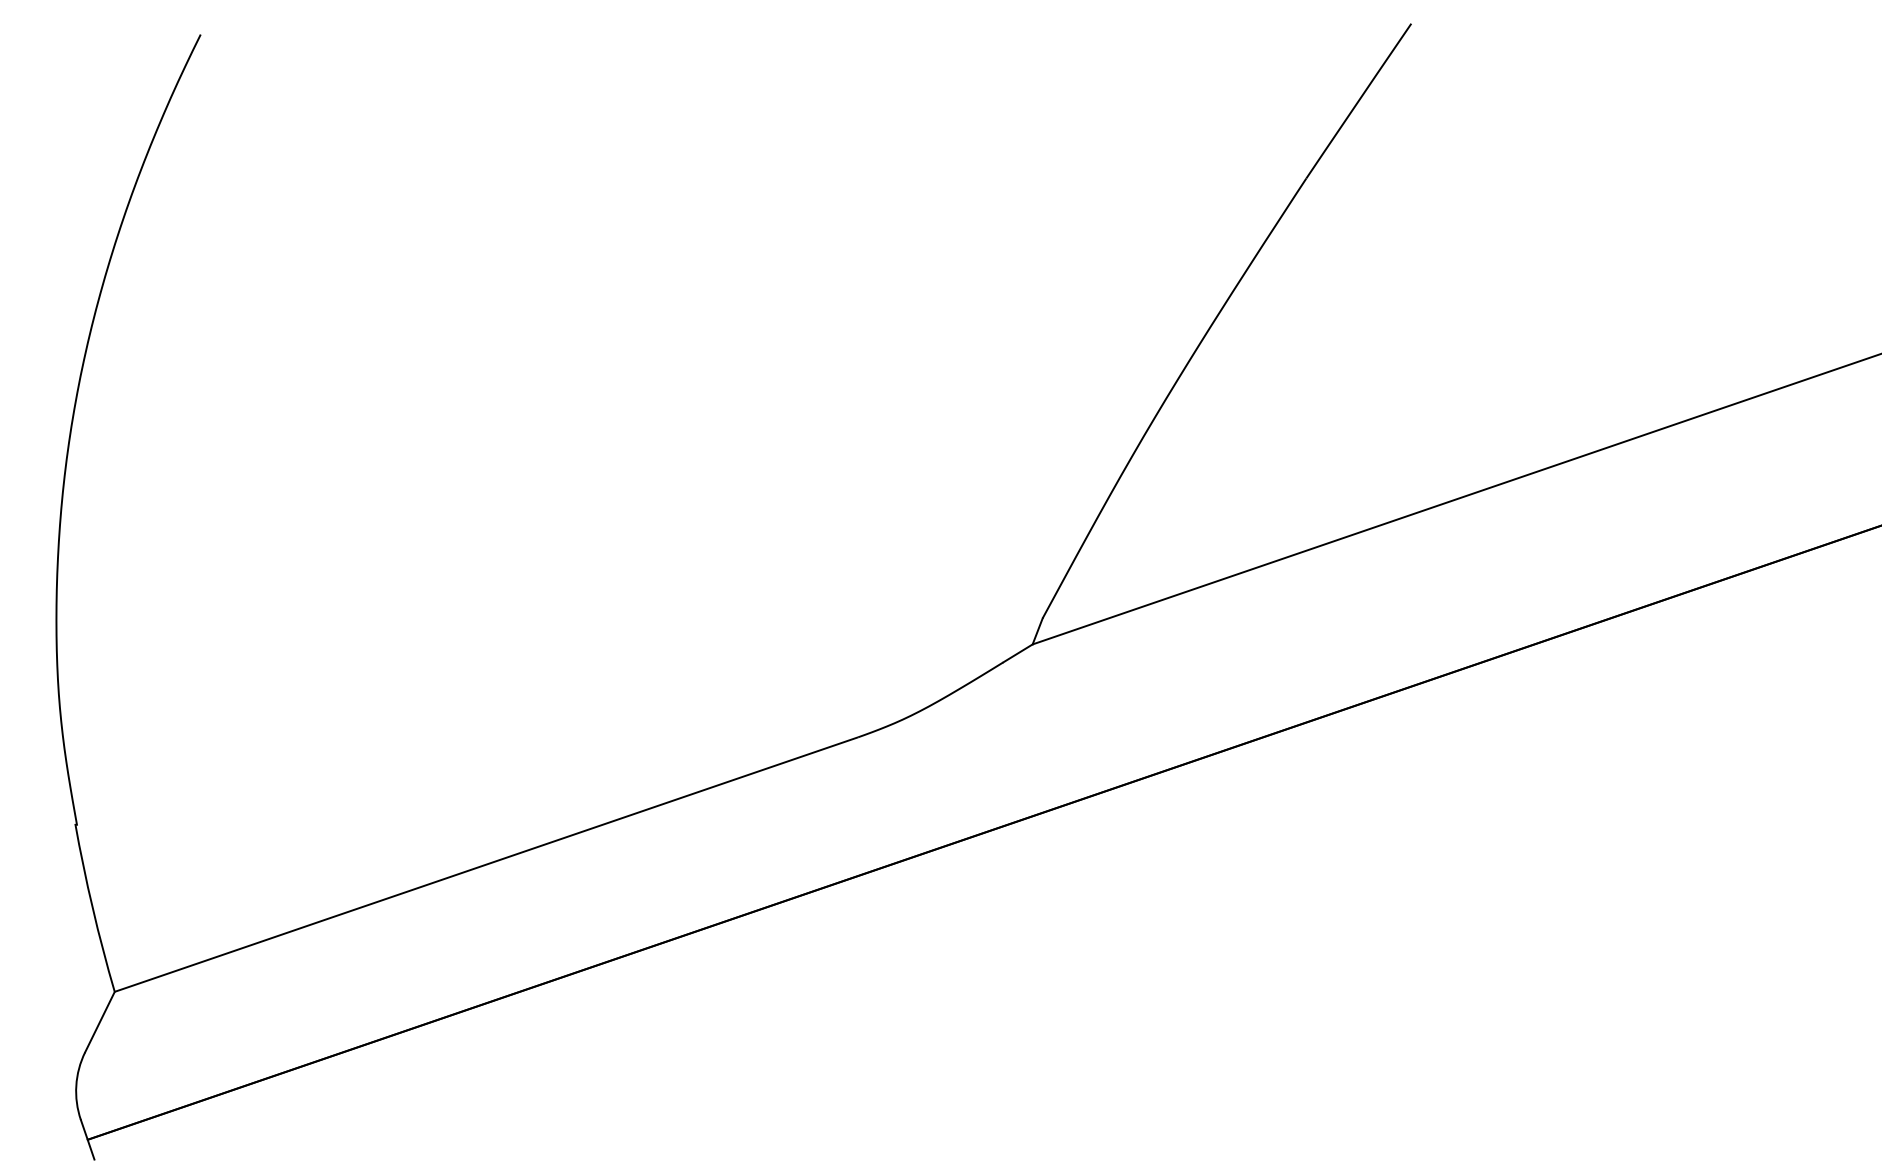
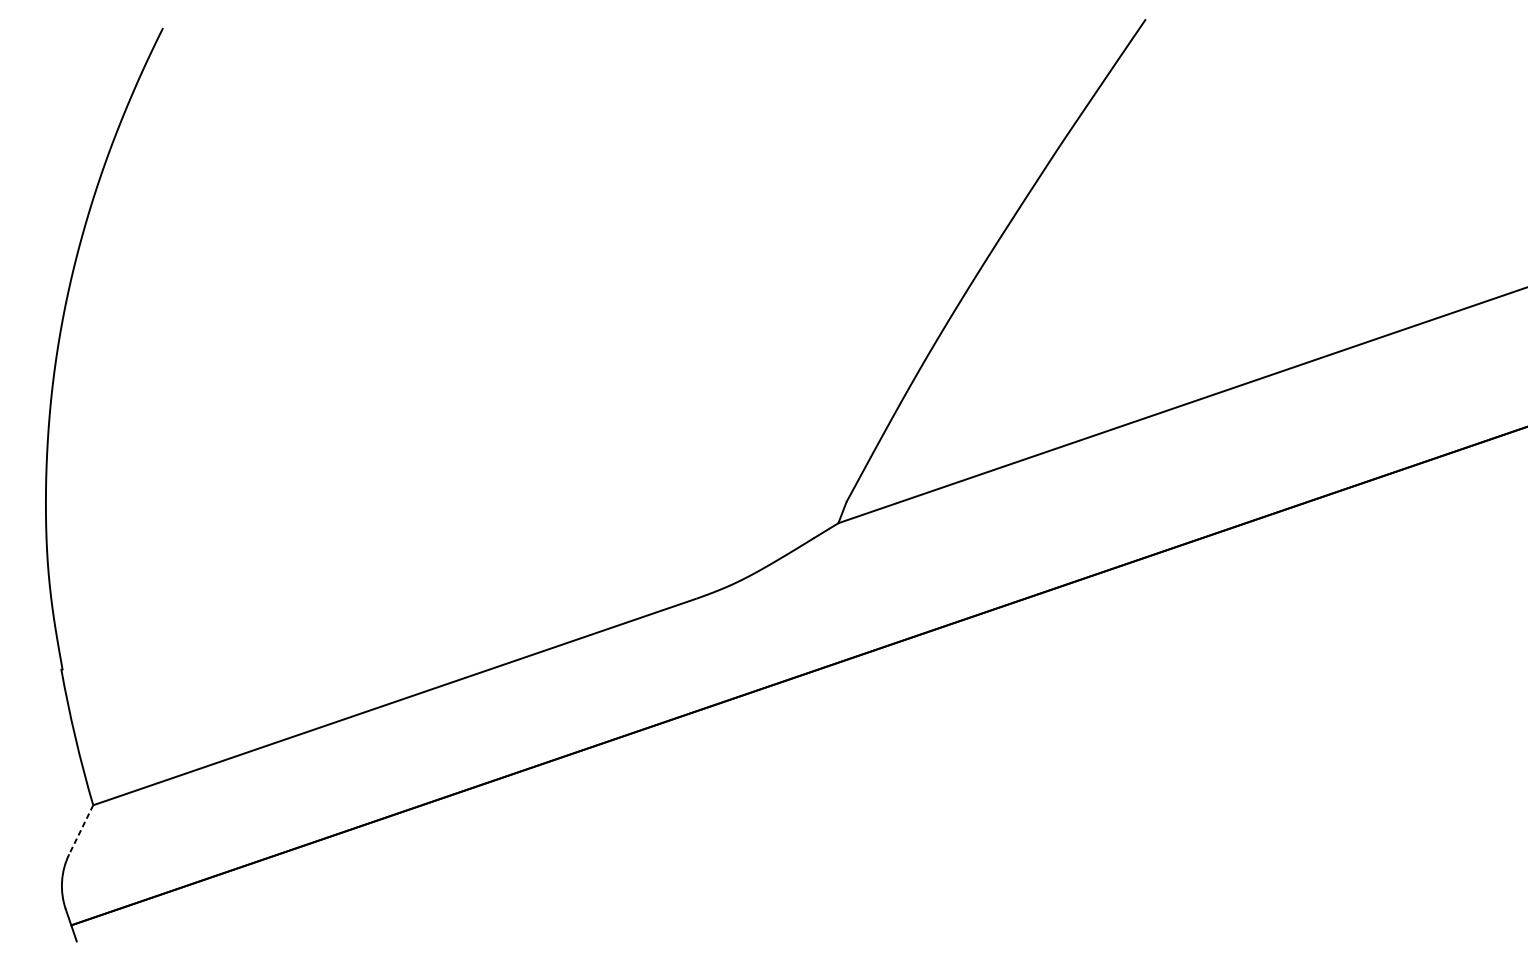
line: (99, 1022) -> (80, 830), solid -> dashed

